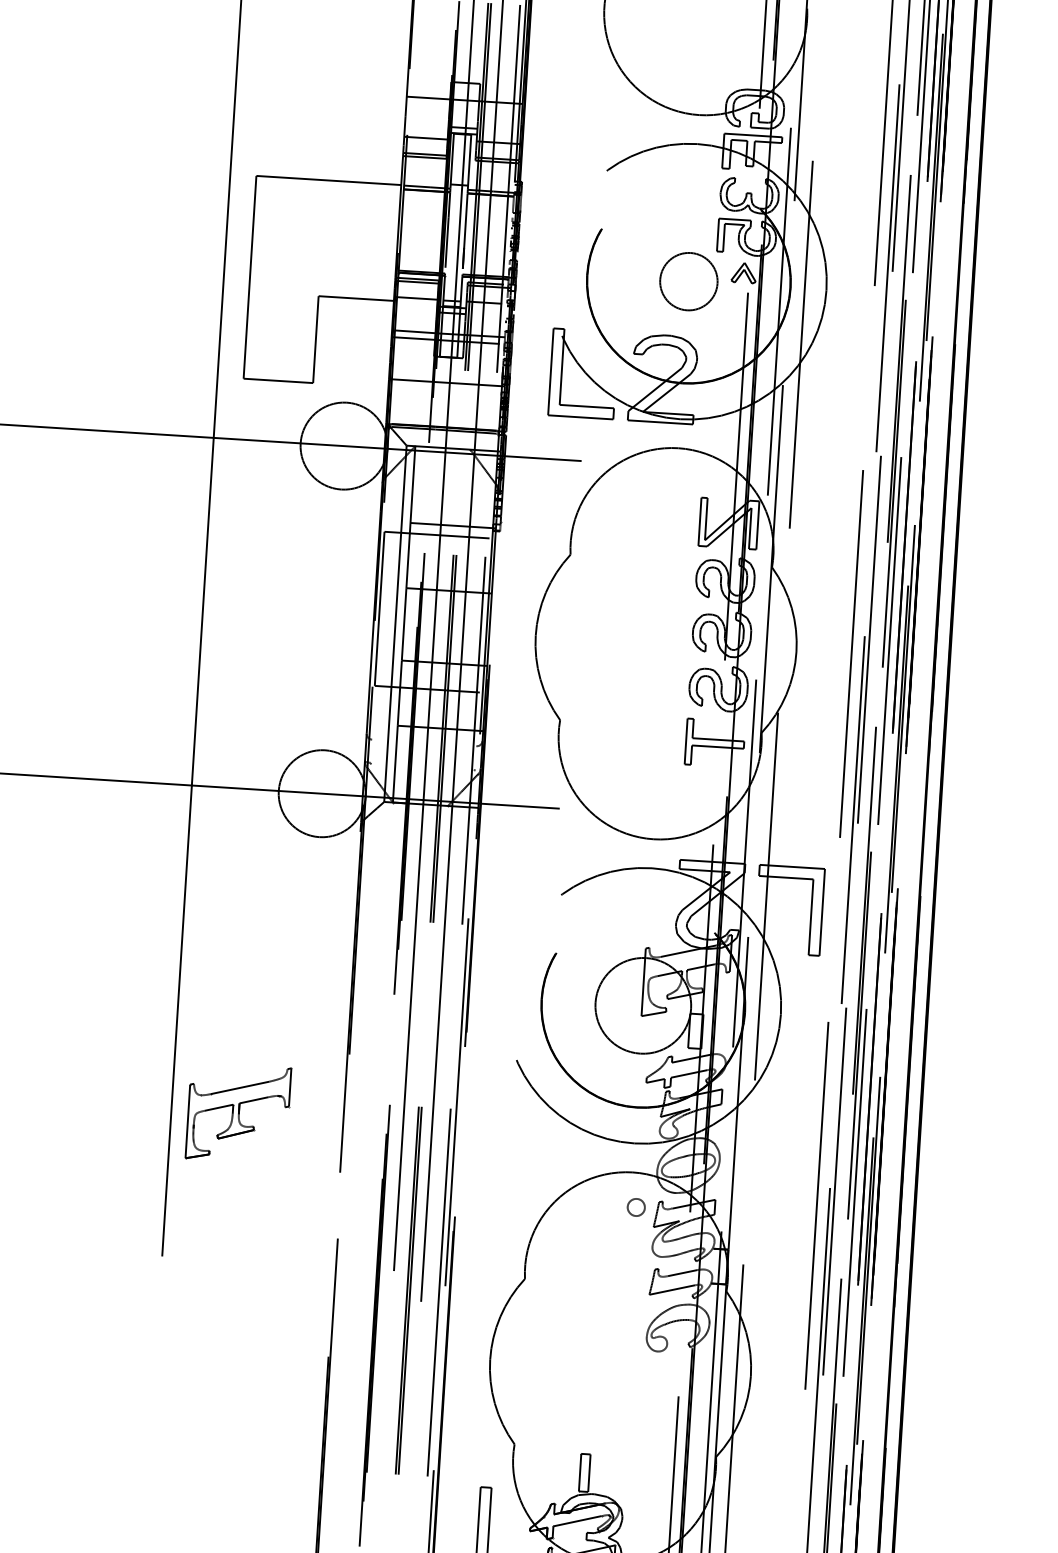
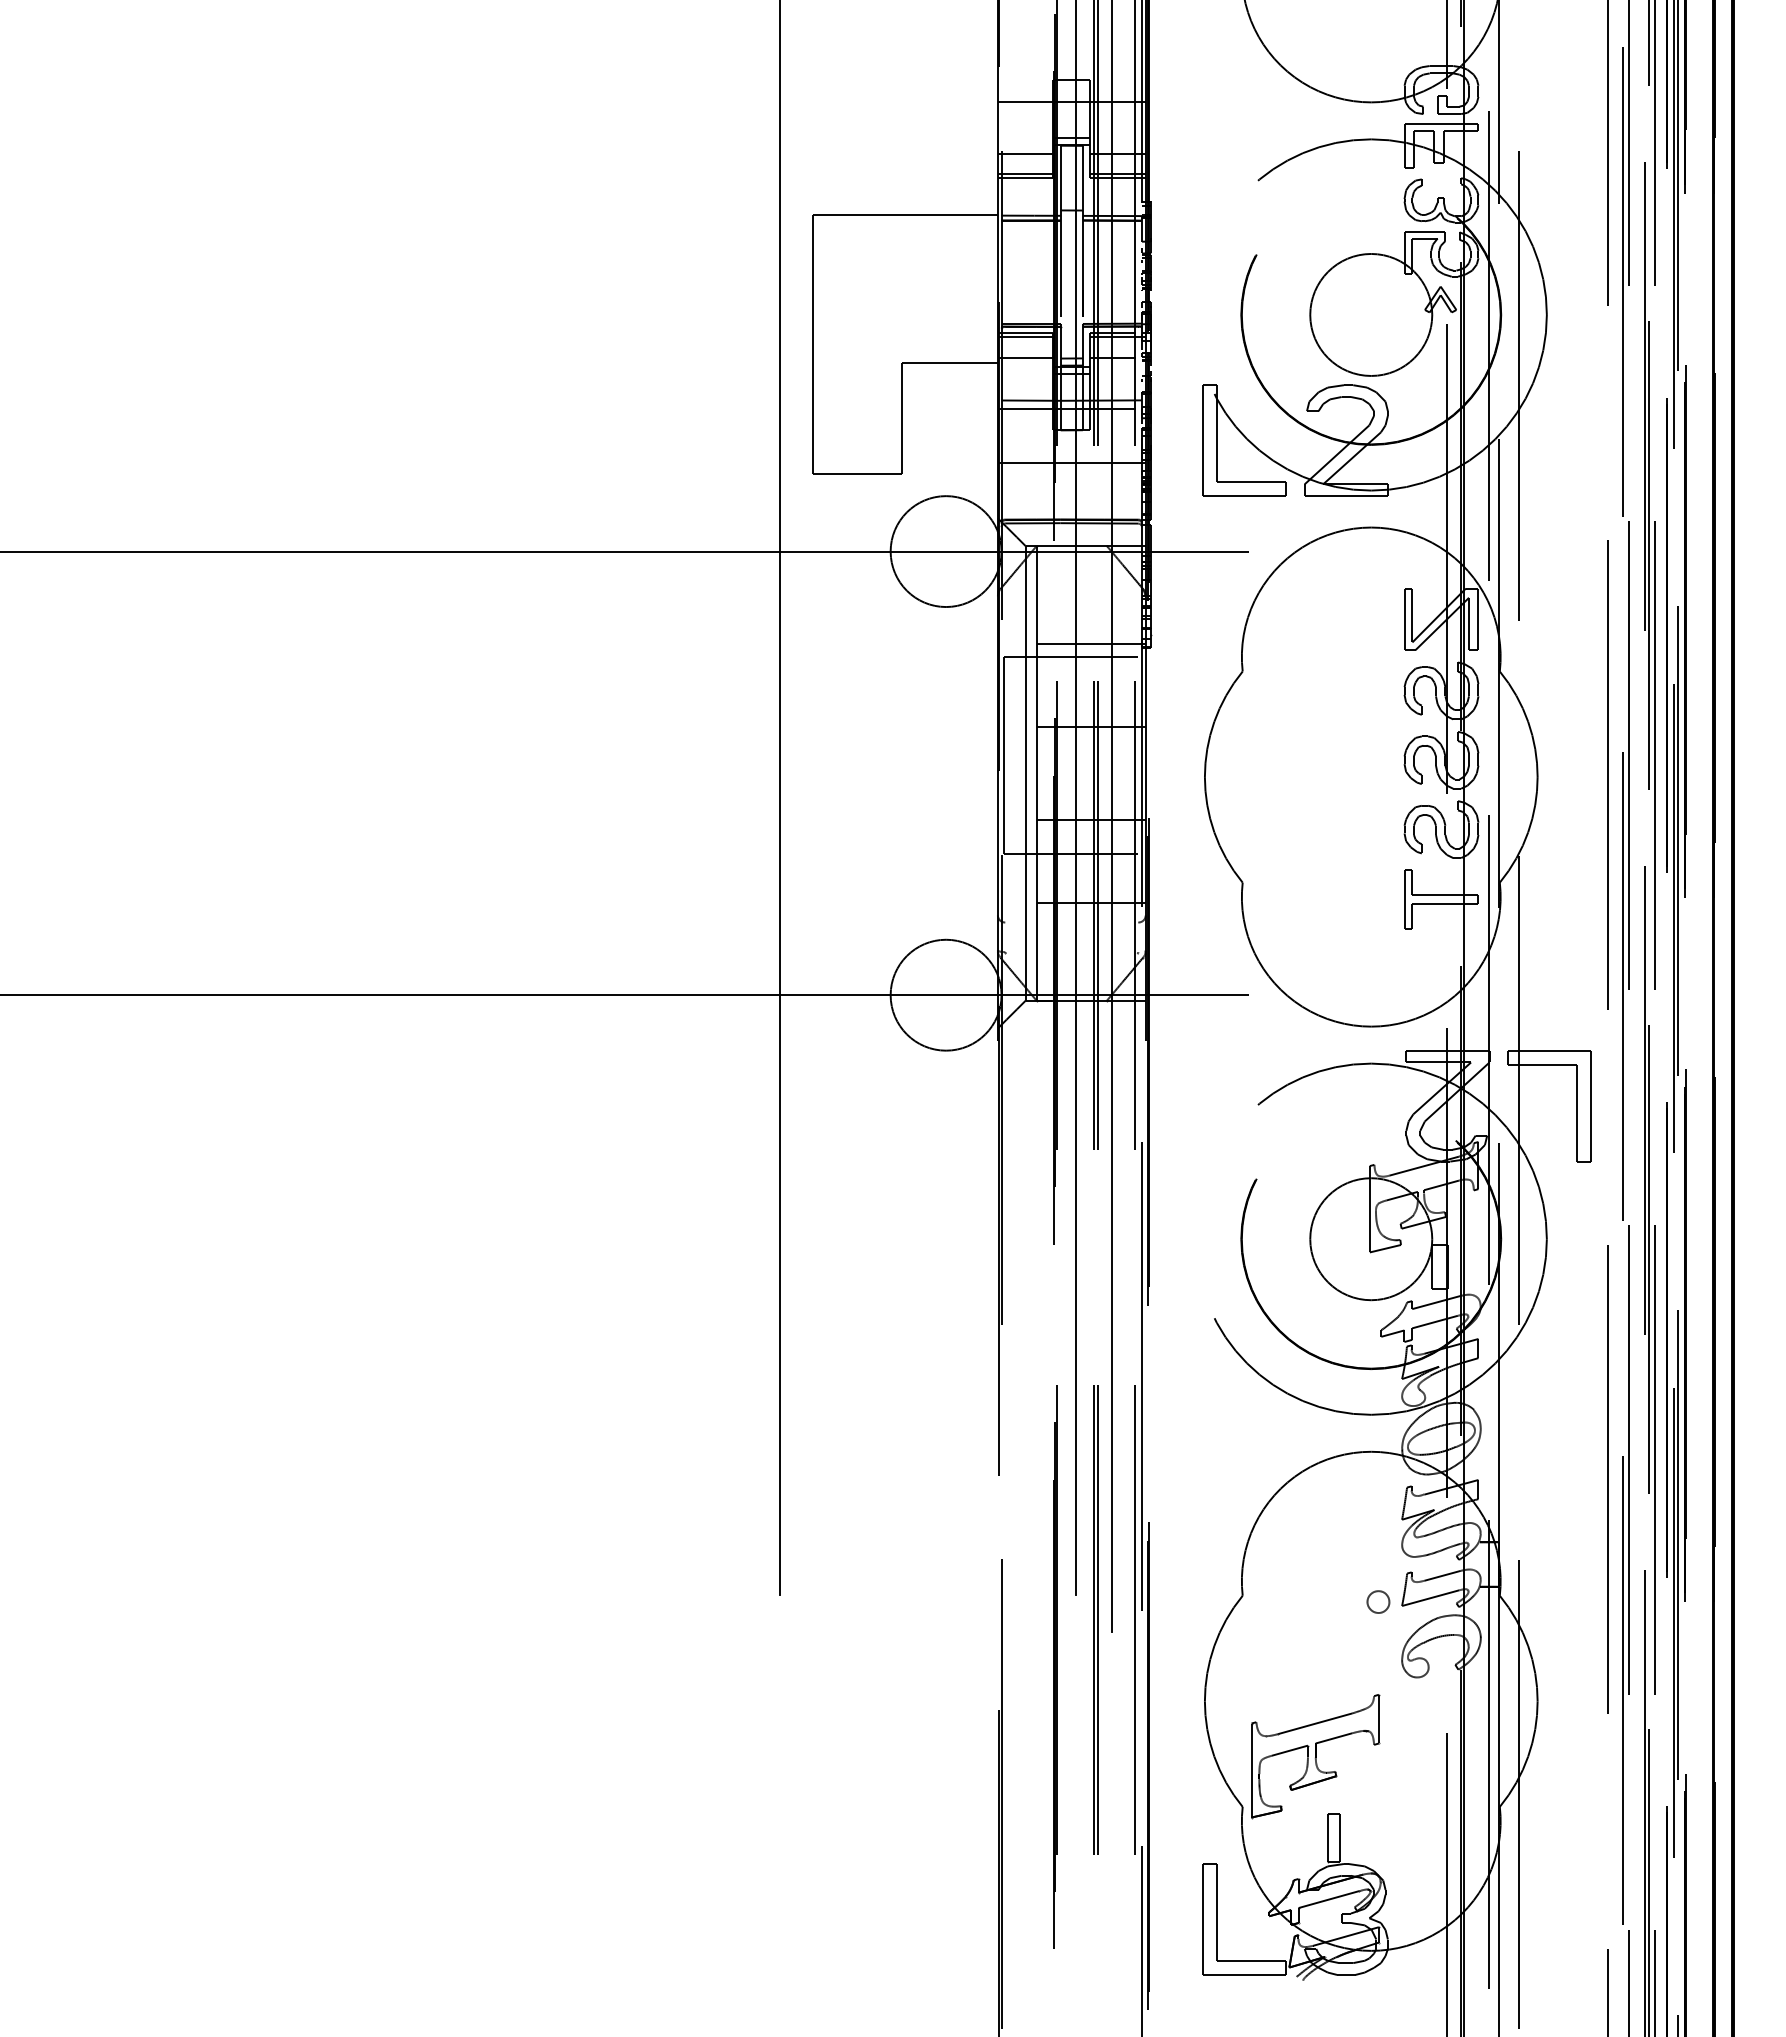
circle: (689, 281) -> (1371, 314), size x1.67
part: (238, 1113) -> (1315, 1756), moved
part: (636, 1207) -> (1378, 1601), moved

